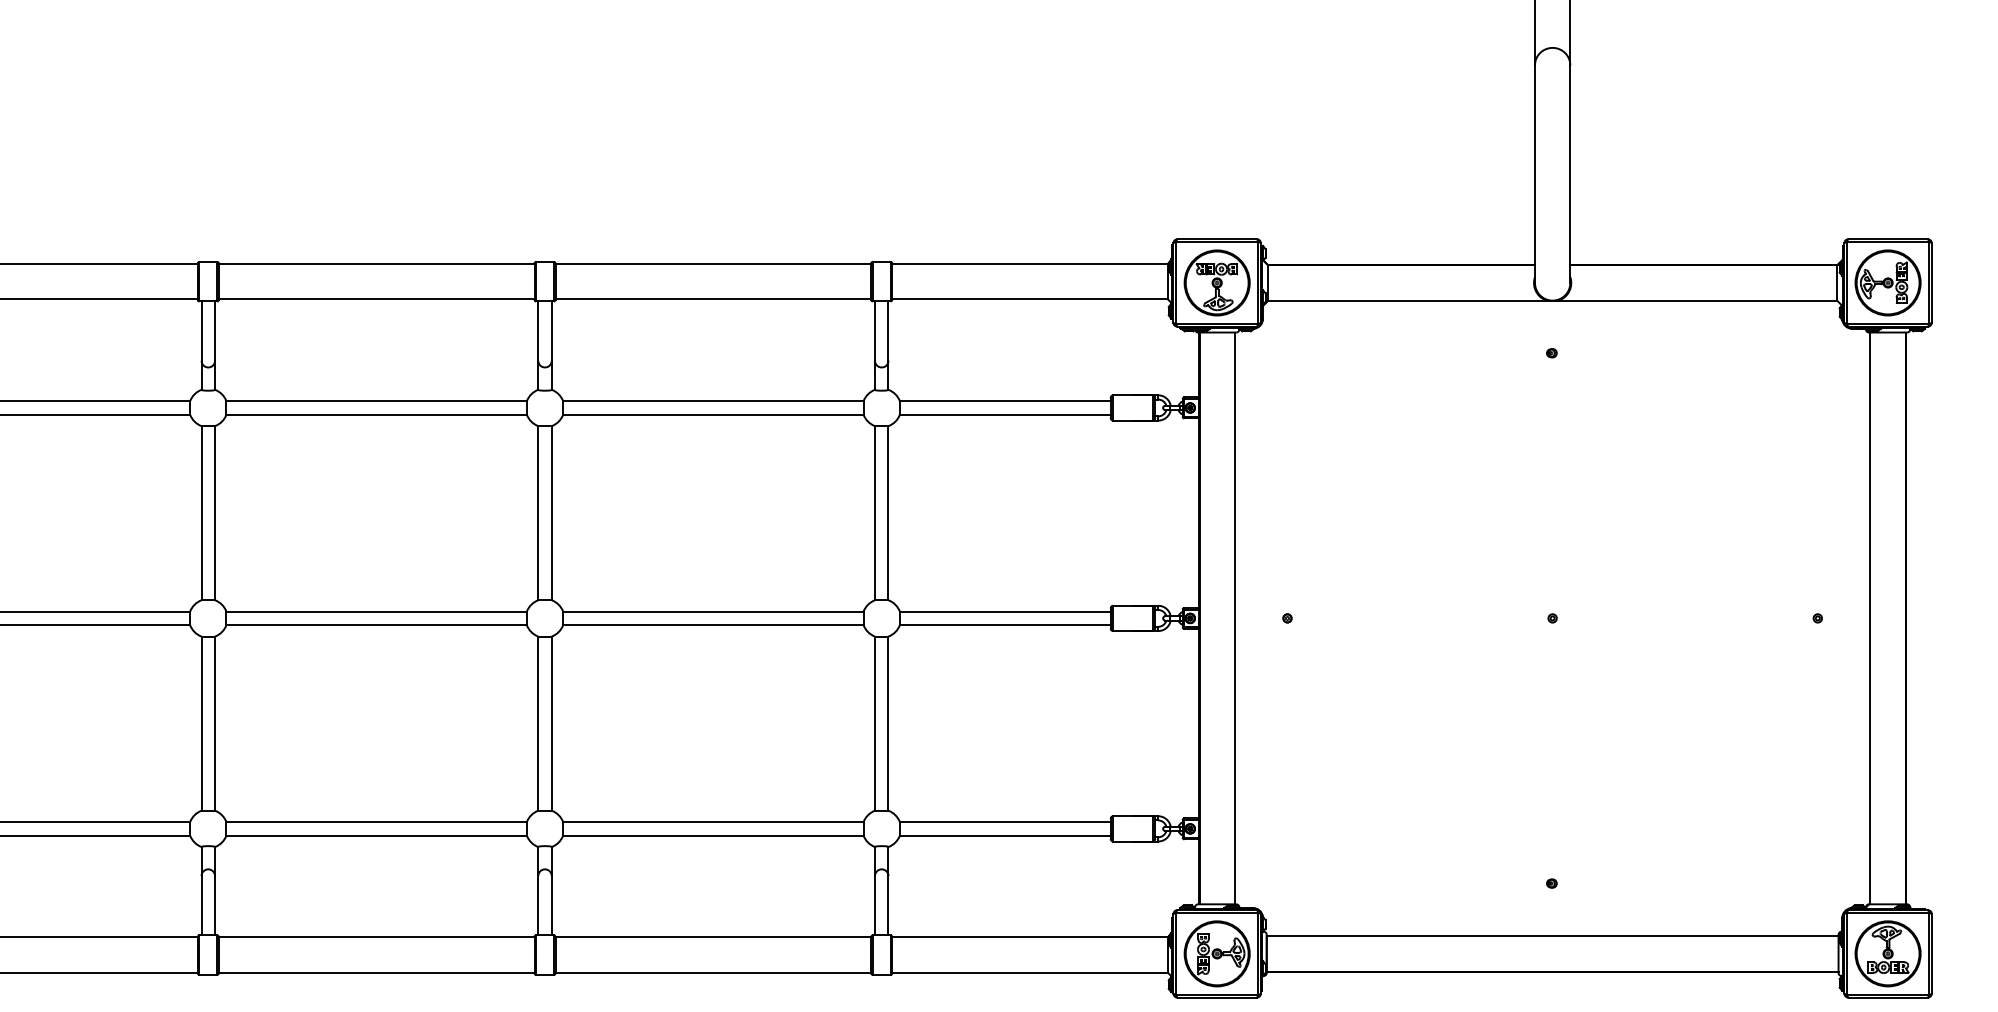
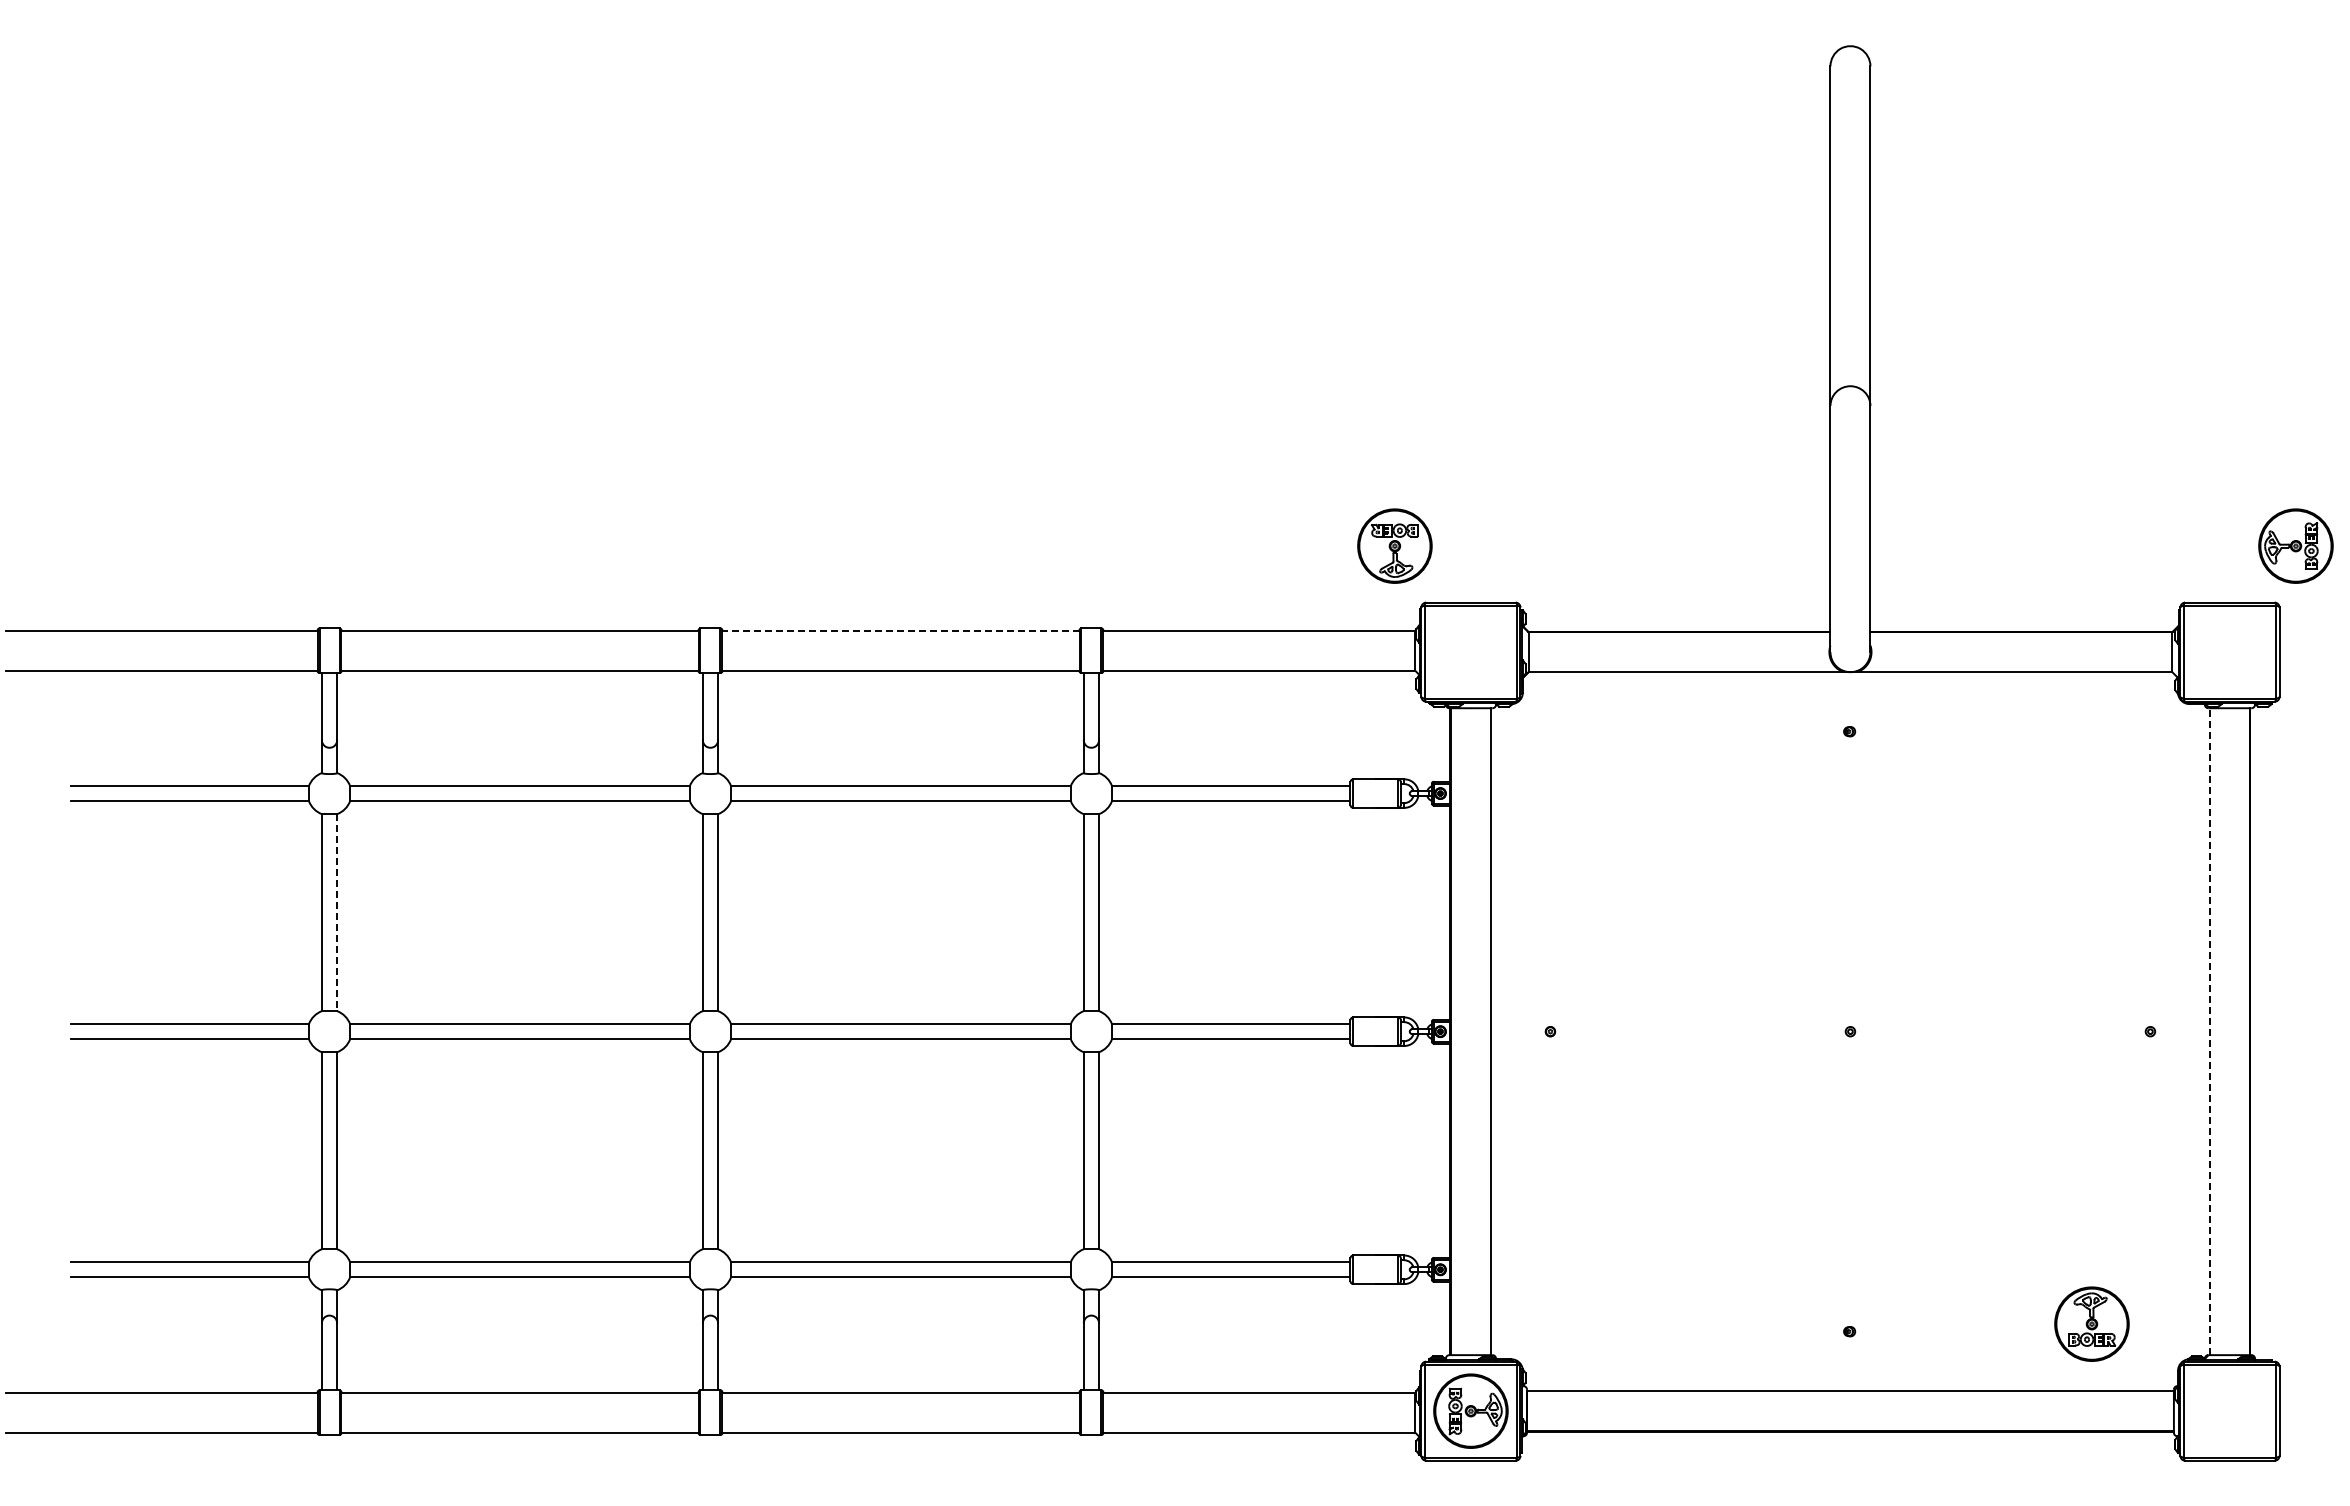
line: (712, 263) -> (900, 630), solid -> dashed
part: (1216, 282) -> (1394, 545), moved
part: (1887, 282) -> (2295, 545), moved
line: (215, 513) -> (337, 912), solid -> dashed
line: (1870, 618) -> (2209, 1031), solid -> dashed
part: (1887, 953) -> (2091, 1323), moved

